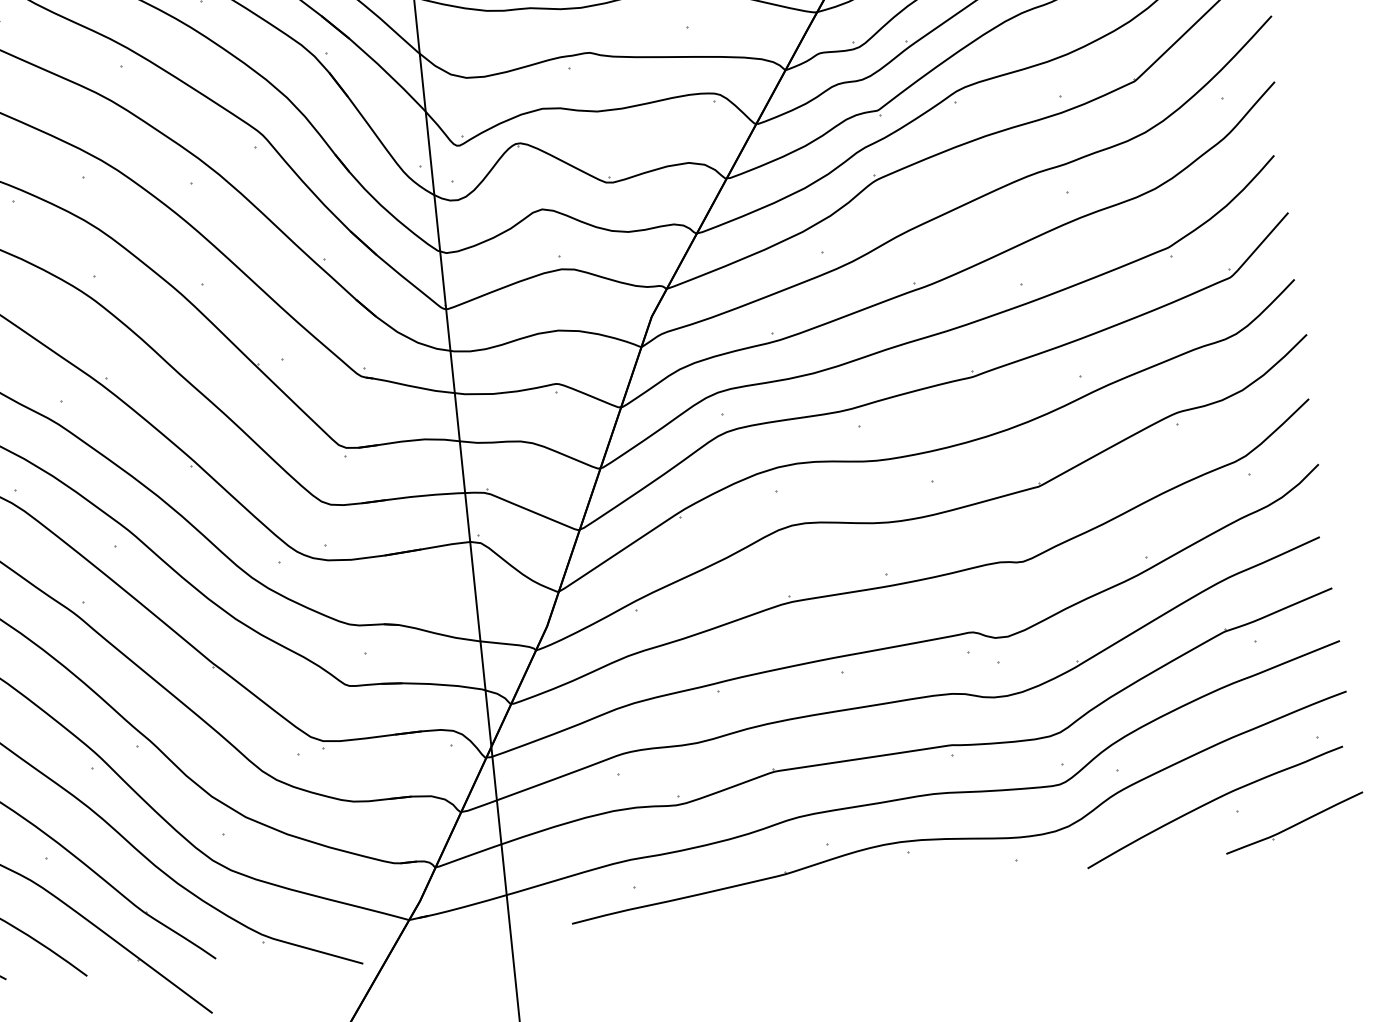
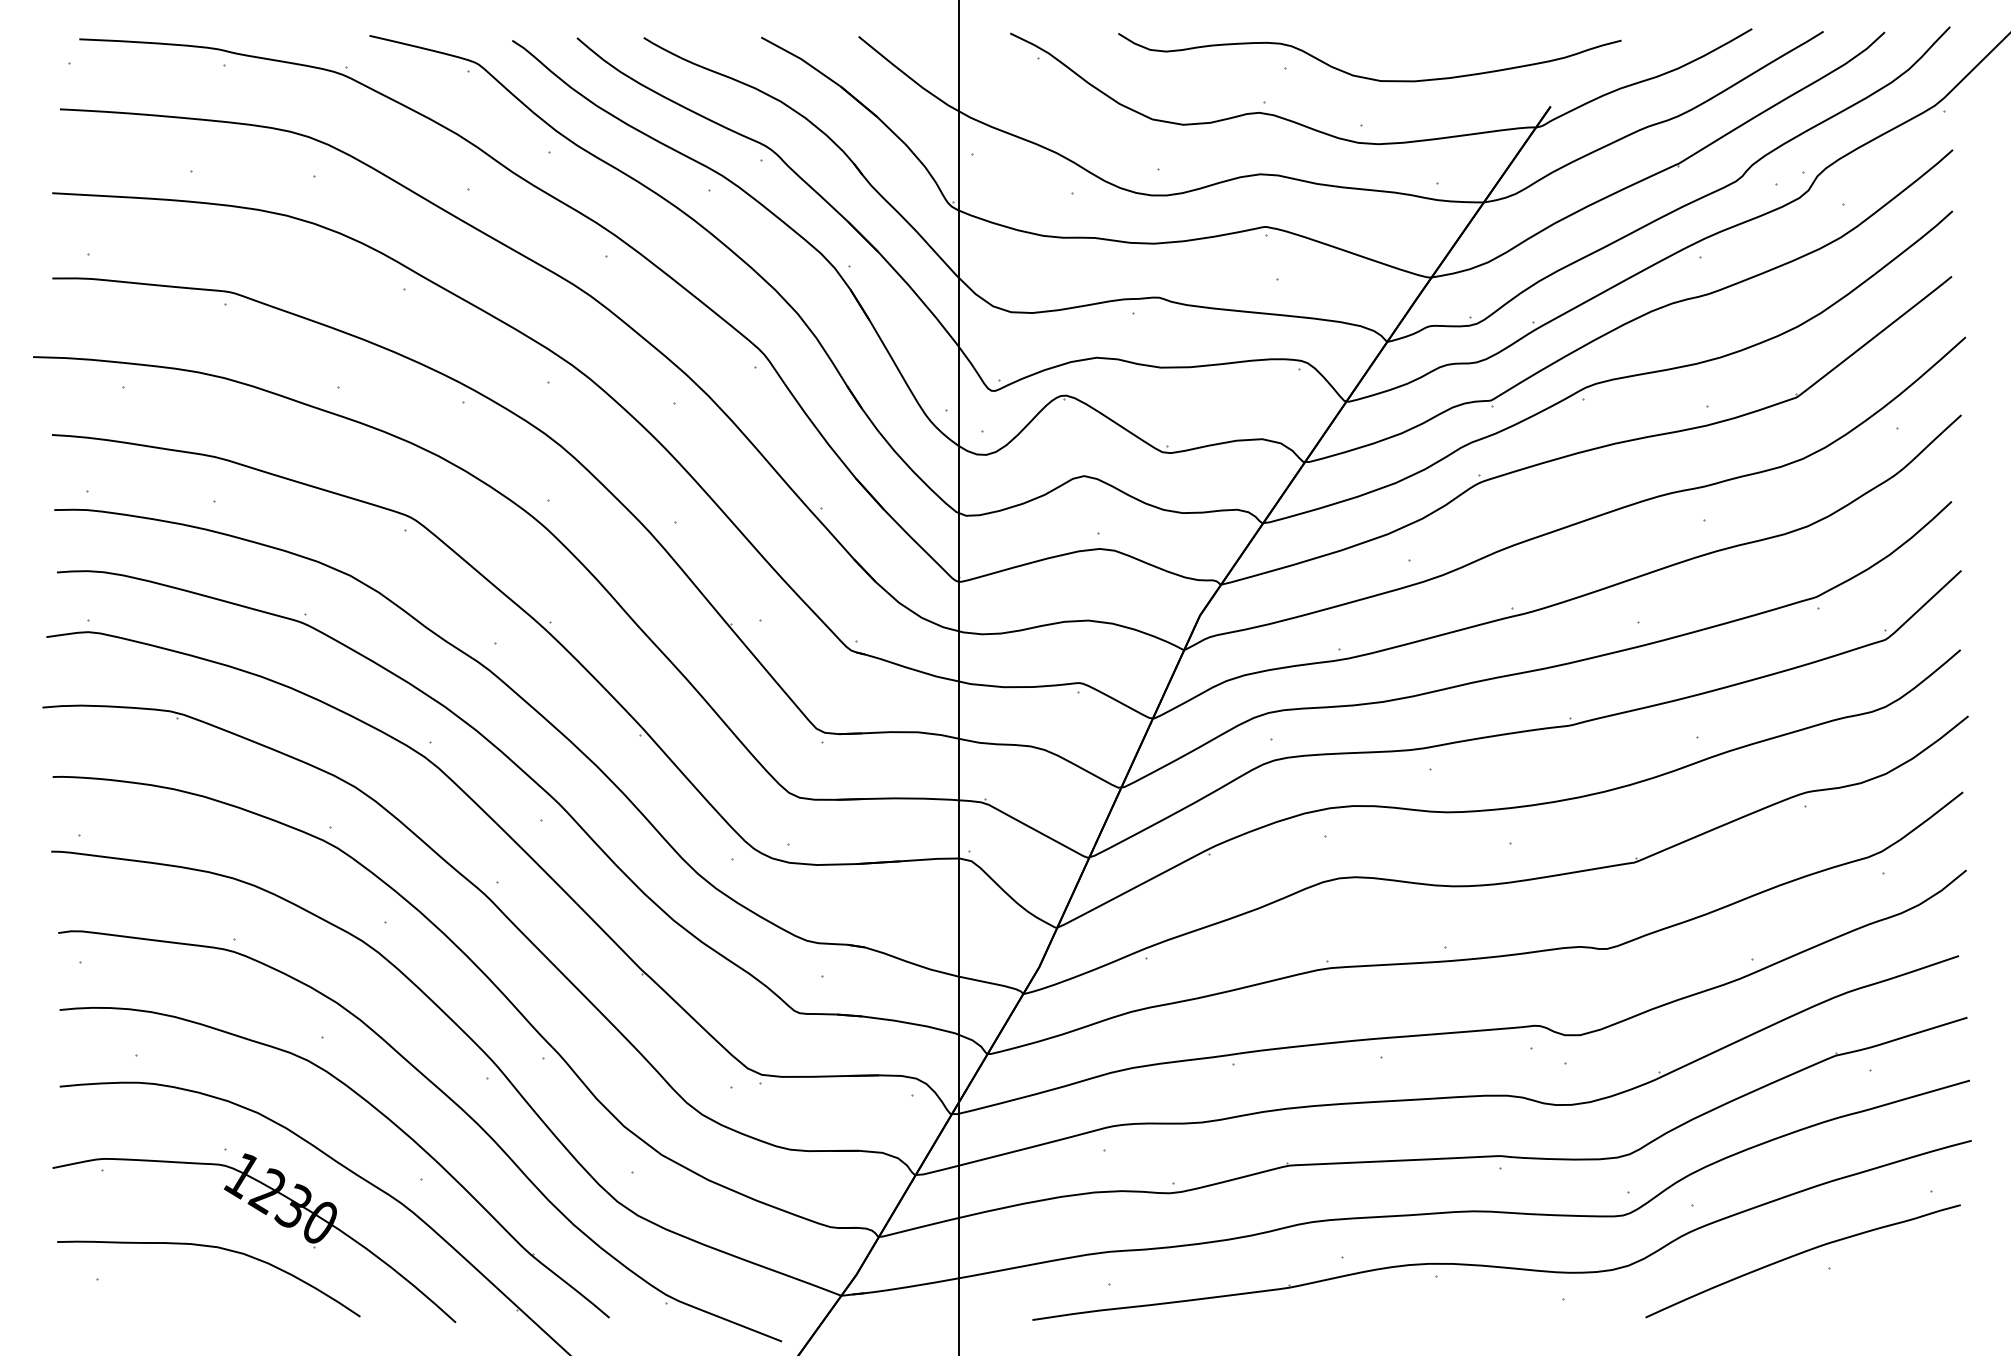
part: (1294, 823) -> (1894, 1289), removed

